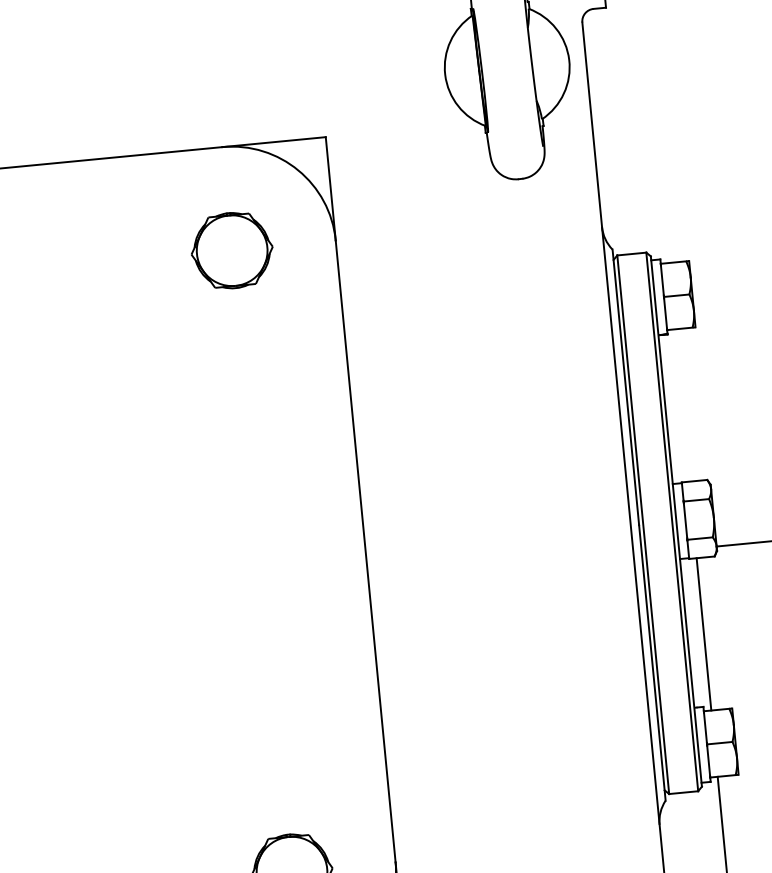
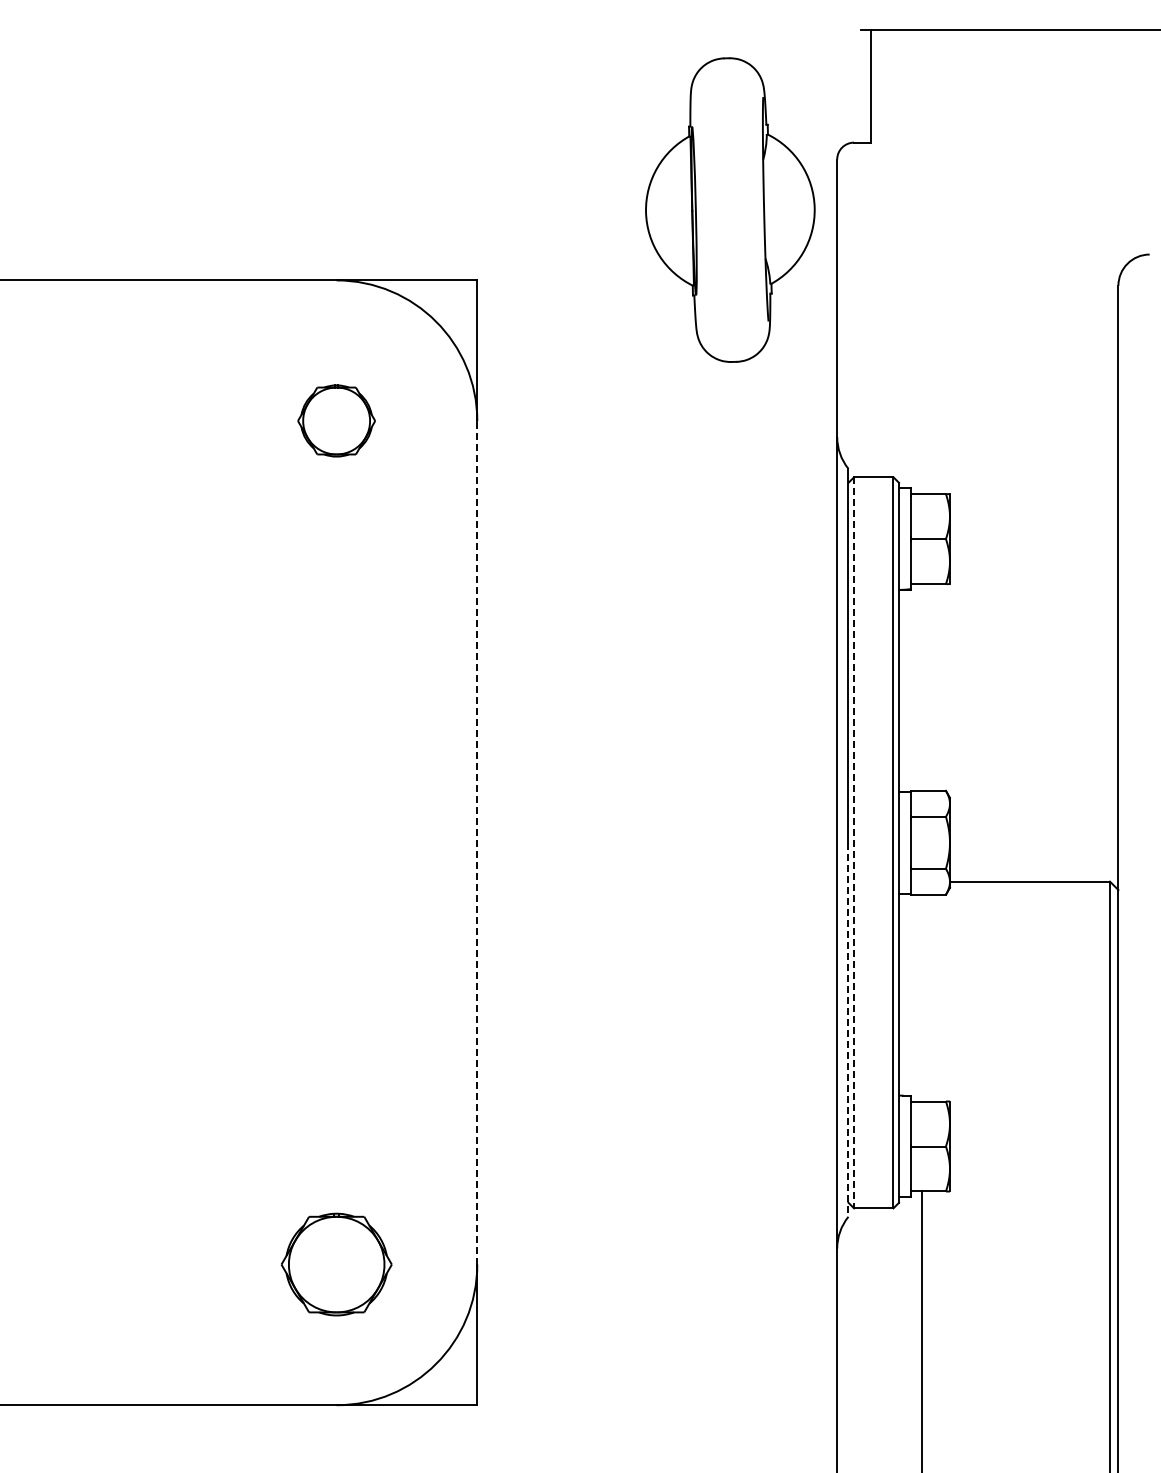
part: (231, 250) -> (336, 420), size x0.7
line: (643, 524) -> (854, 842), solid -> dashed
line: (365, 551) -> (477, 842), solid -> dashed
line: (703, 633) -> (921, 997), removed
line: (652, 662) -> (848, 1029), solid -> dashed

